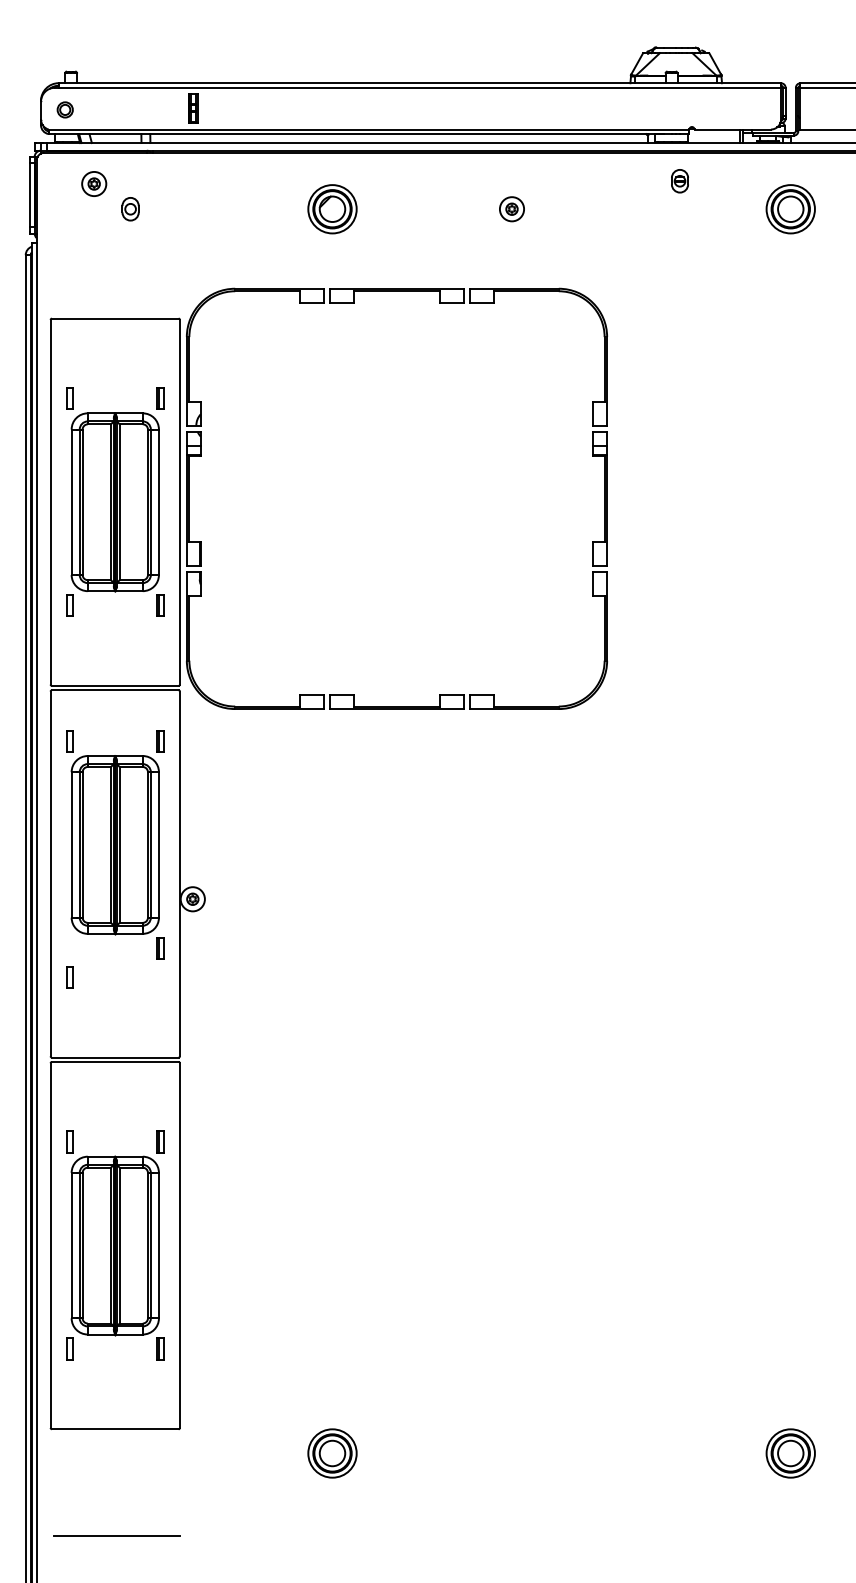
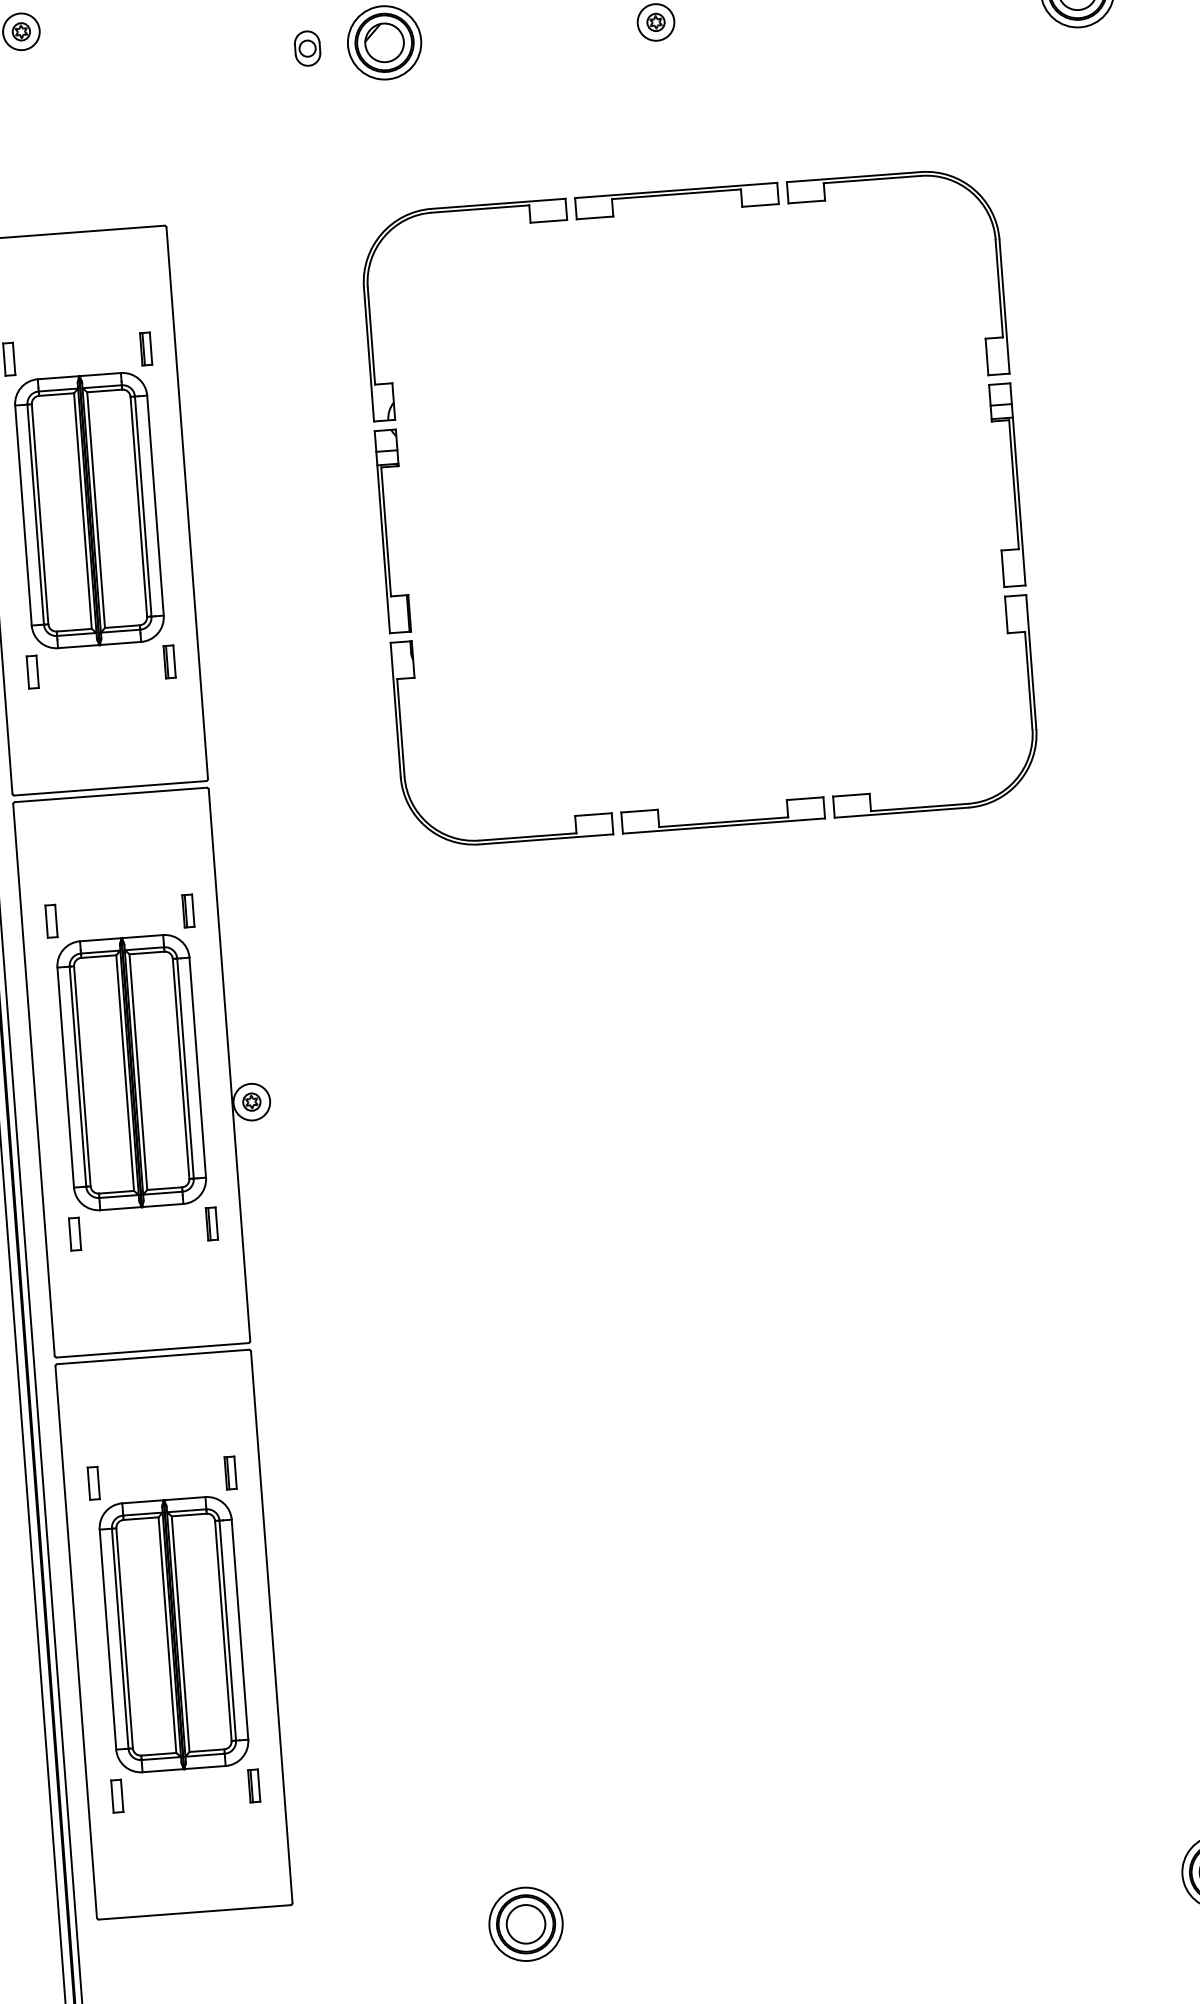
part: (130, 209) -> (307, 49), moved
part: (354, 303) -> (613, 217), moved
part: (115, 844) -> (131, 1071), moved

